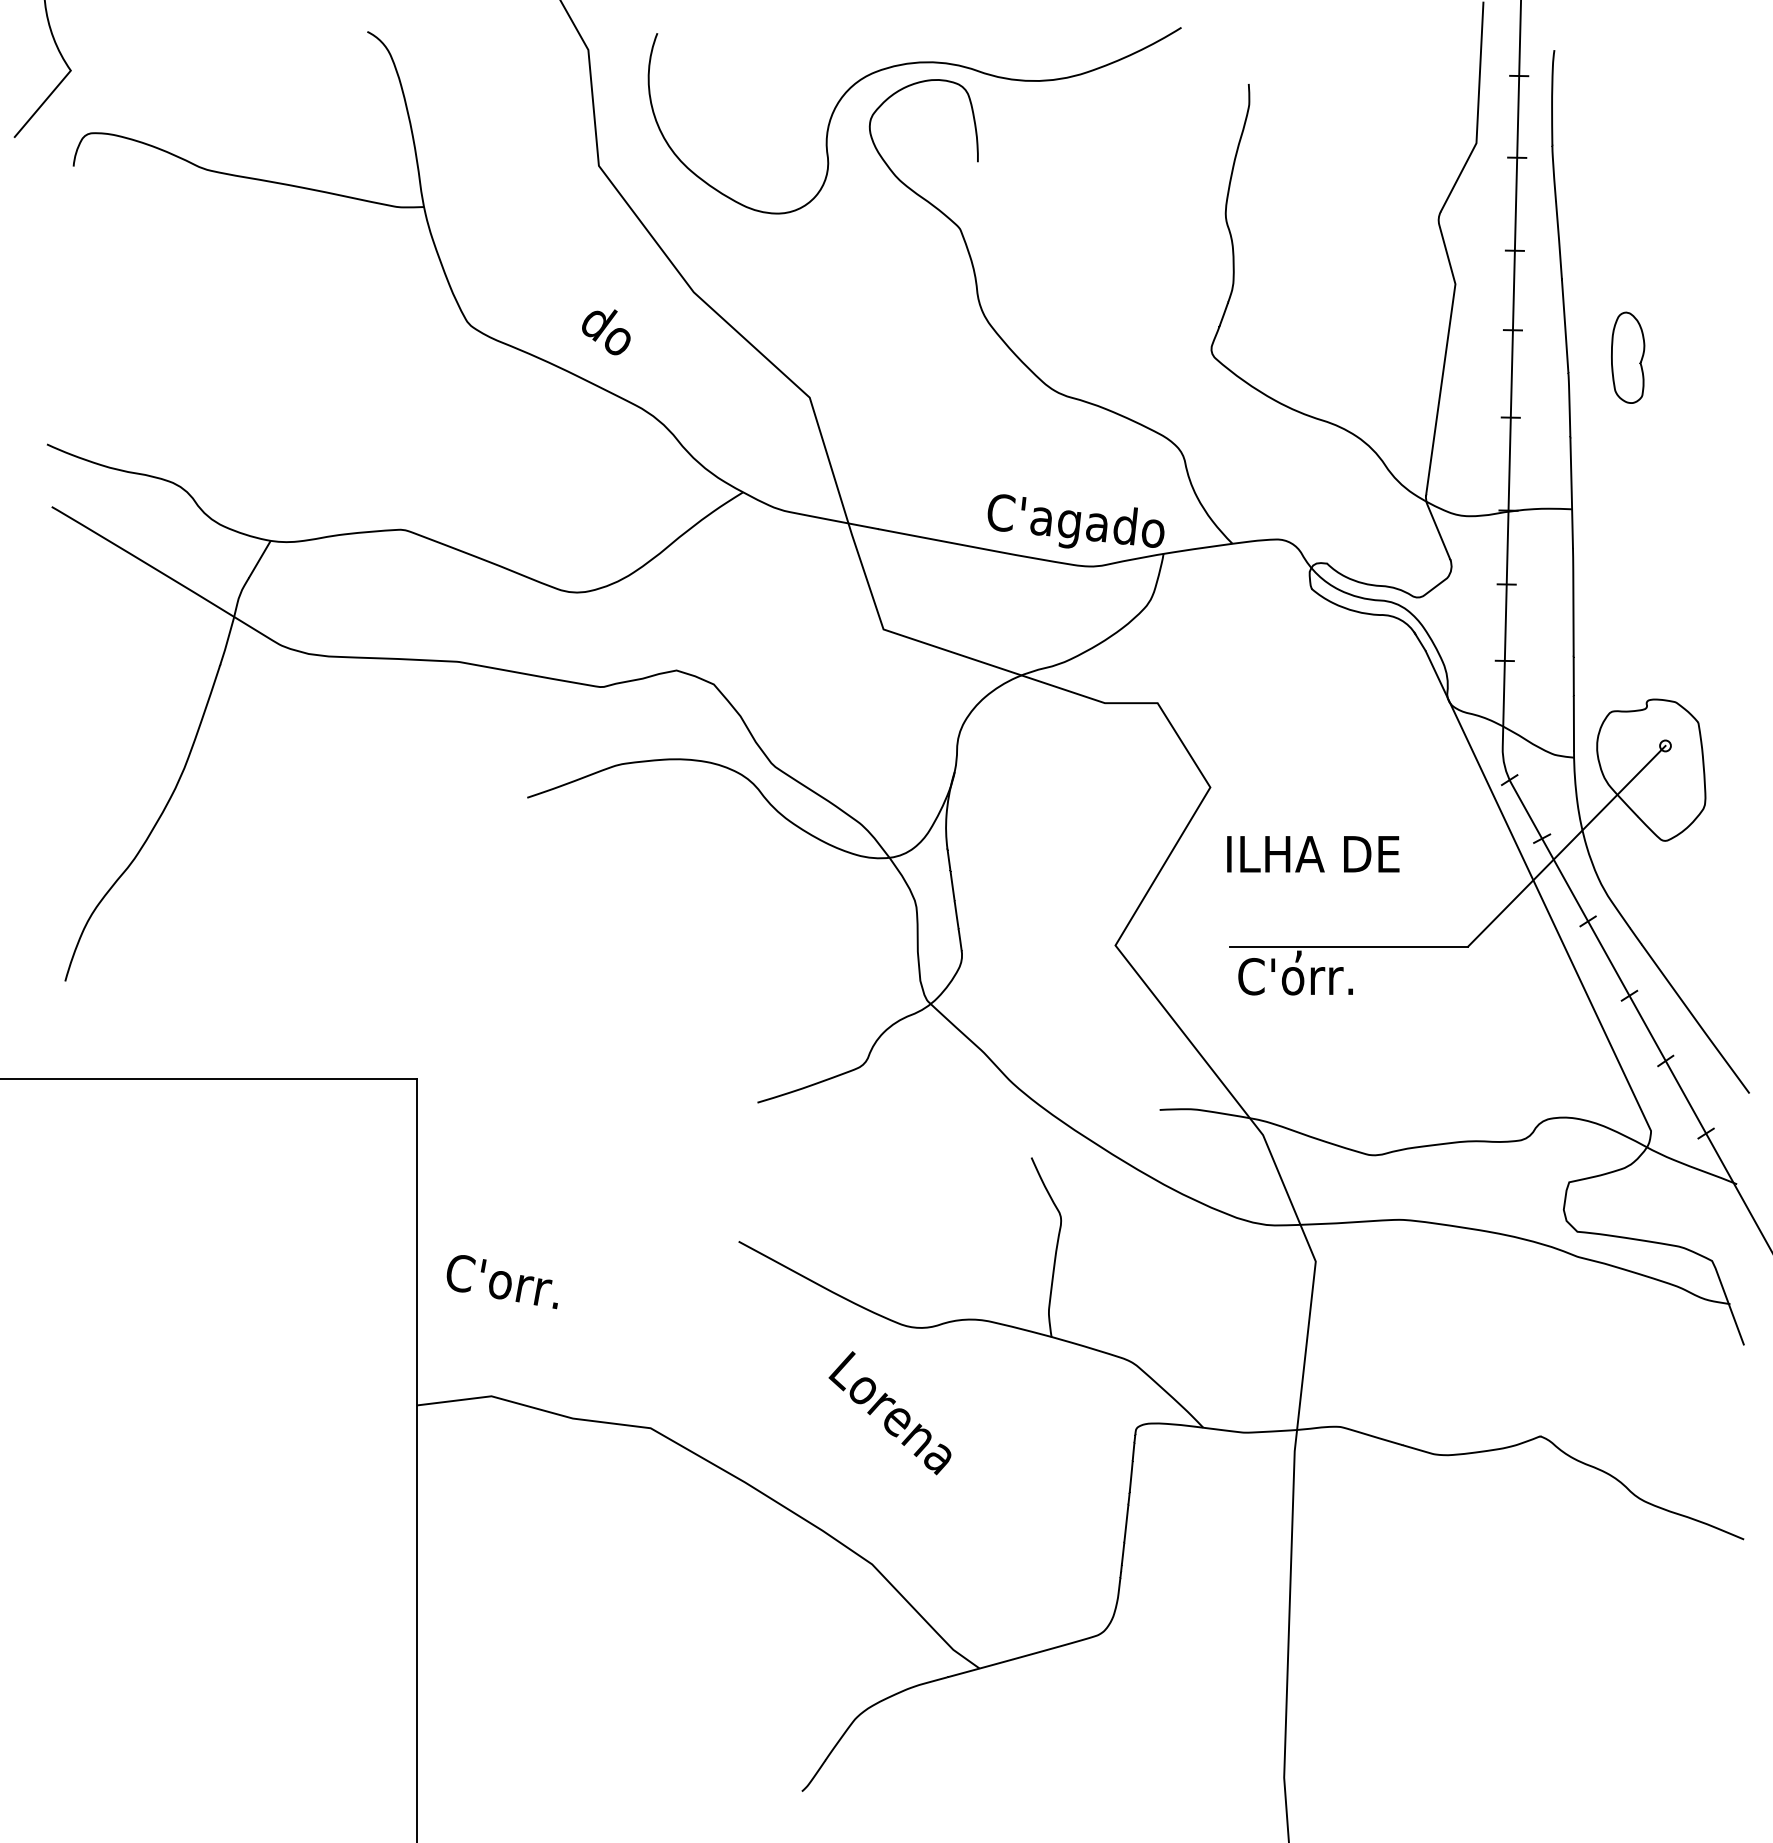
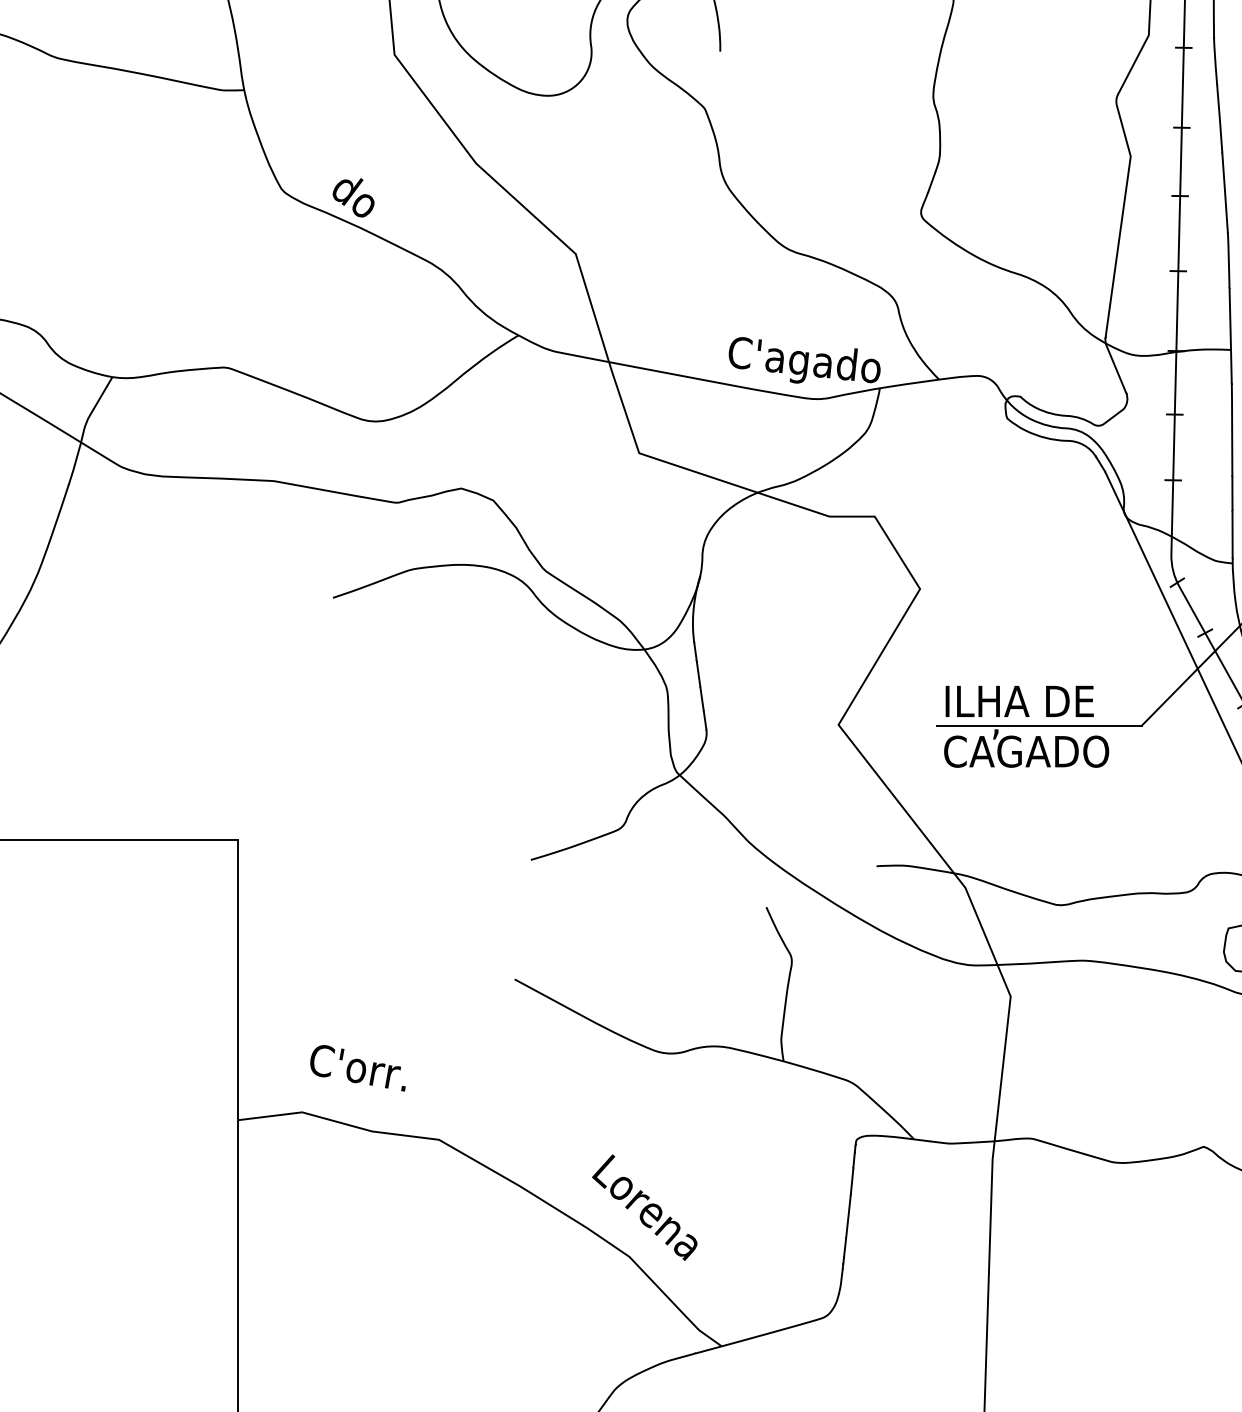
text: (606, 332) -> (353, 198), moved
text: (1313, 854) -> (1019, 701), moved
text: (1348, 976) -> (1038, 751), C'orr. -> CAGADO
text: (501, 1282) -> (357, 1068), moved
text: (889, 1413) -> (644, 1207), moved

